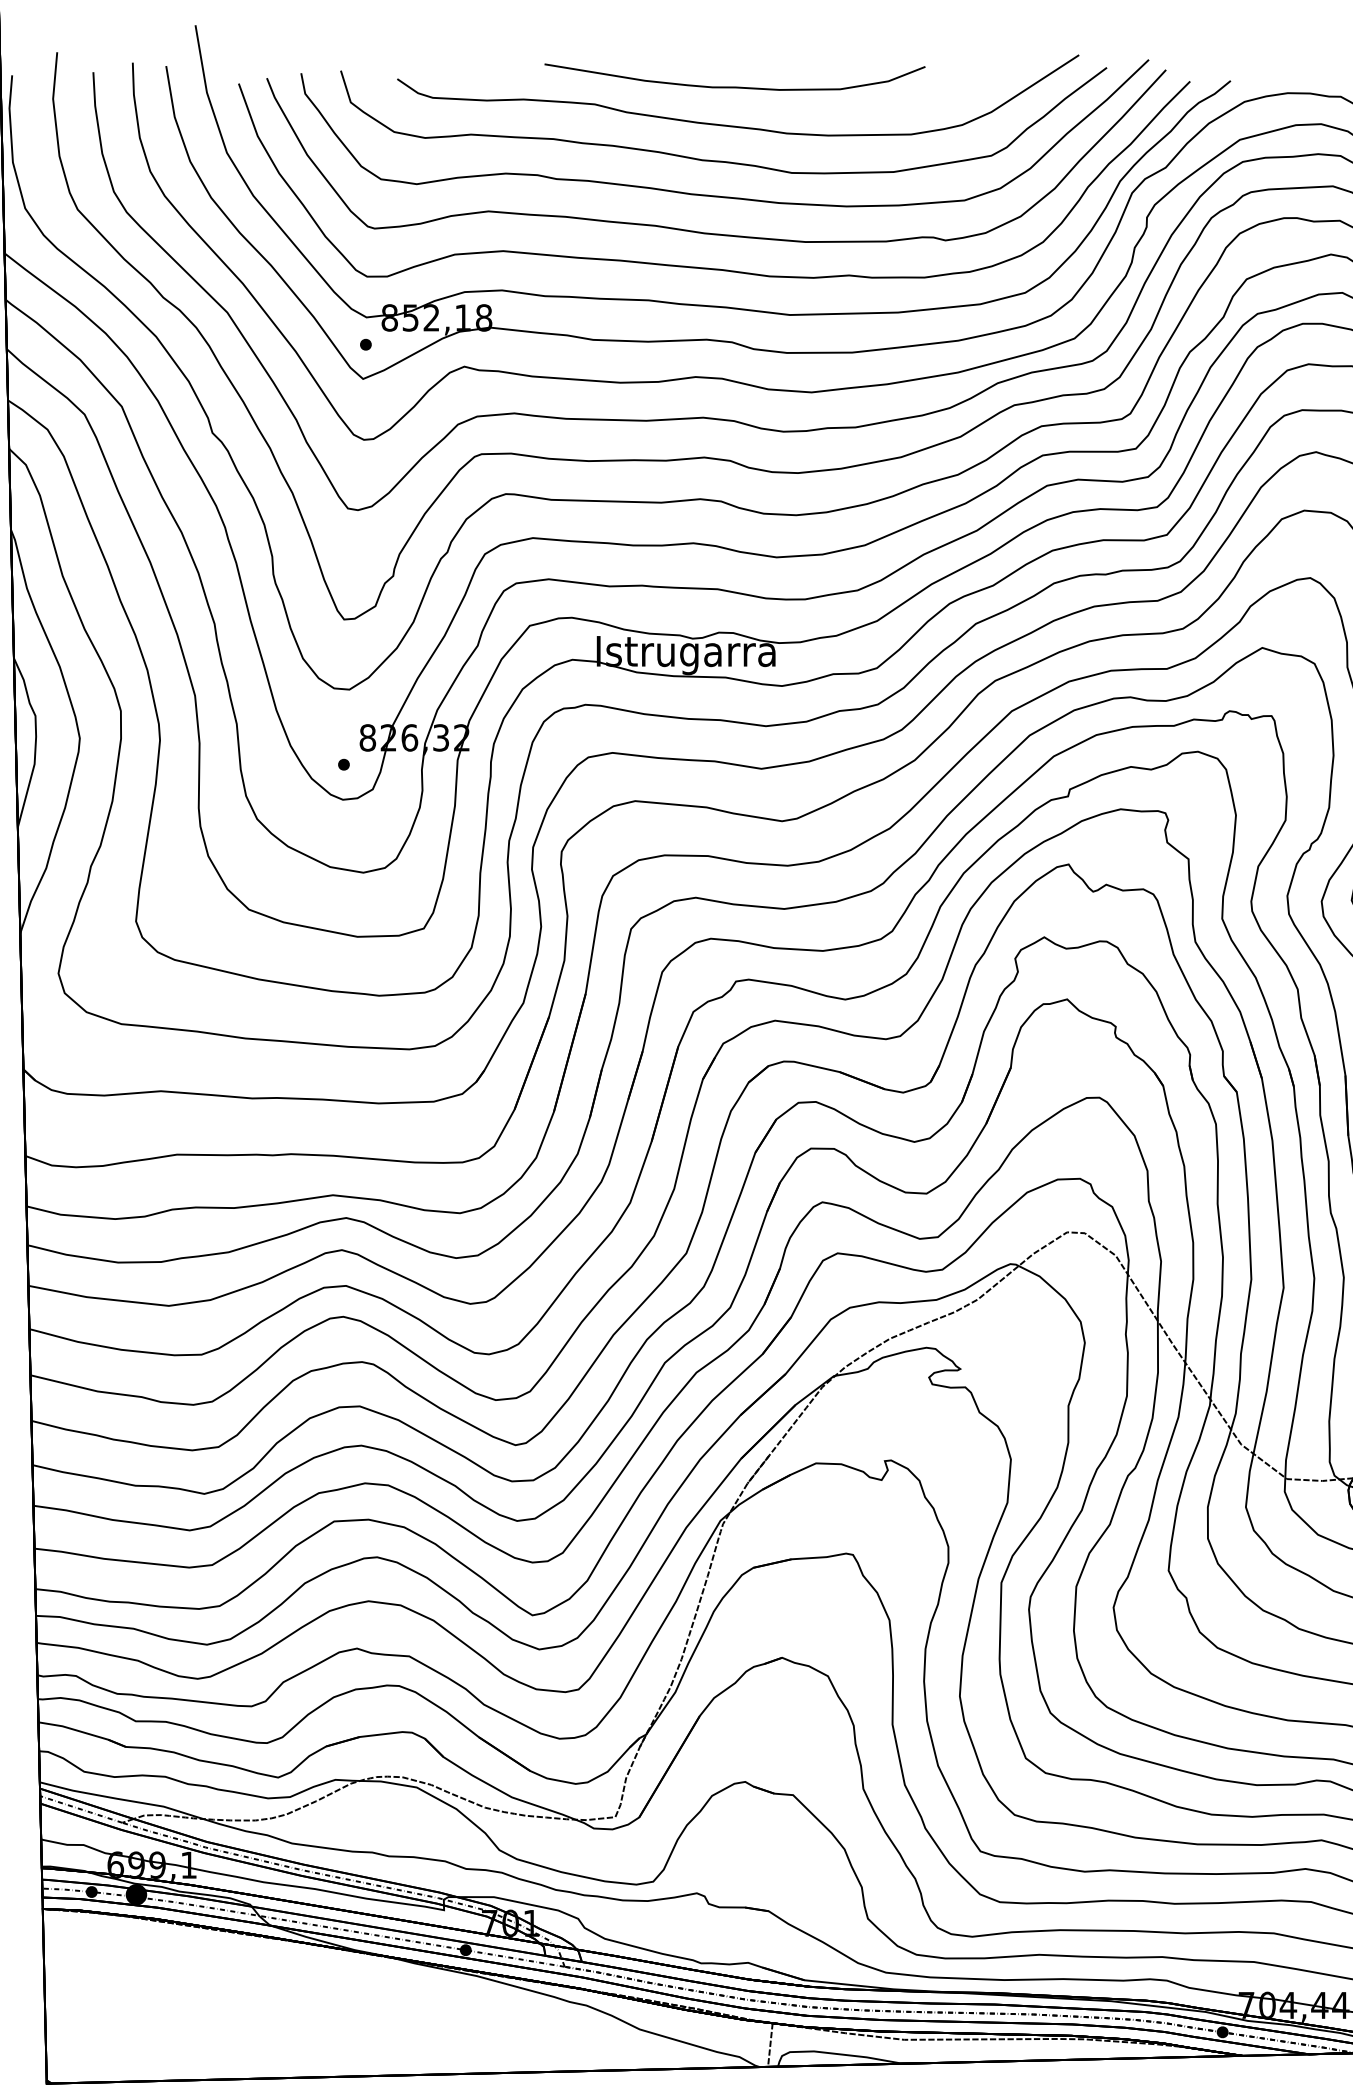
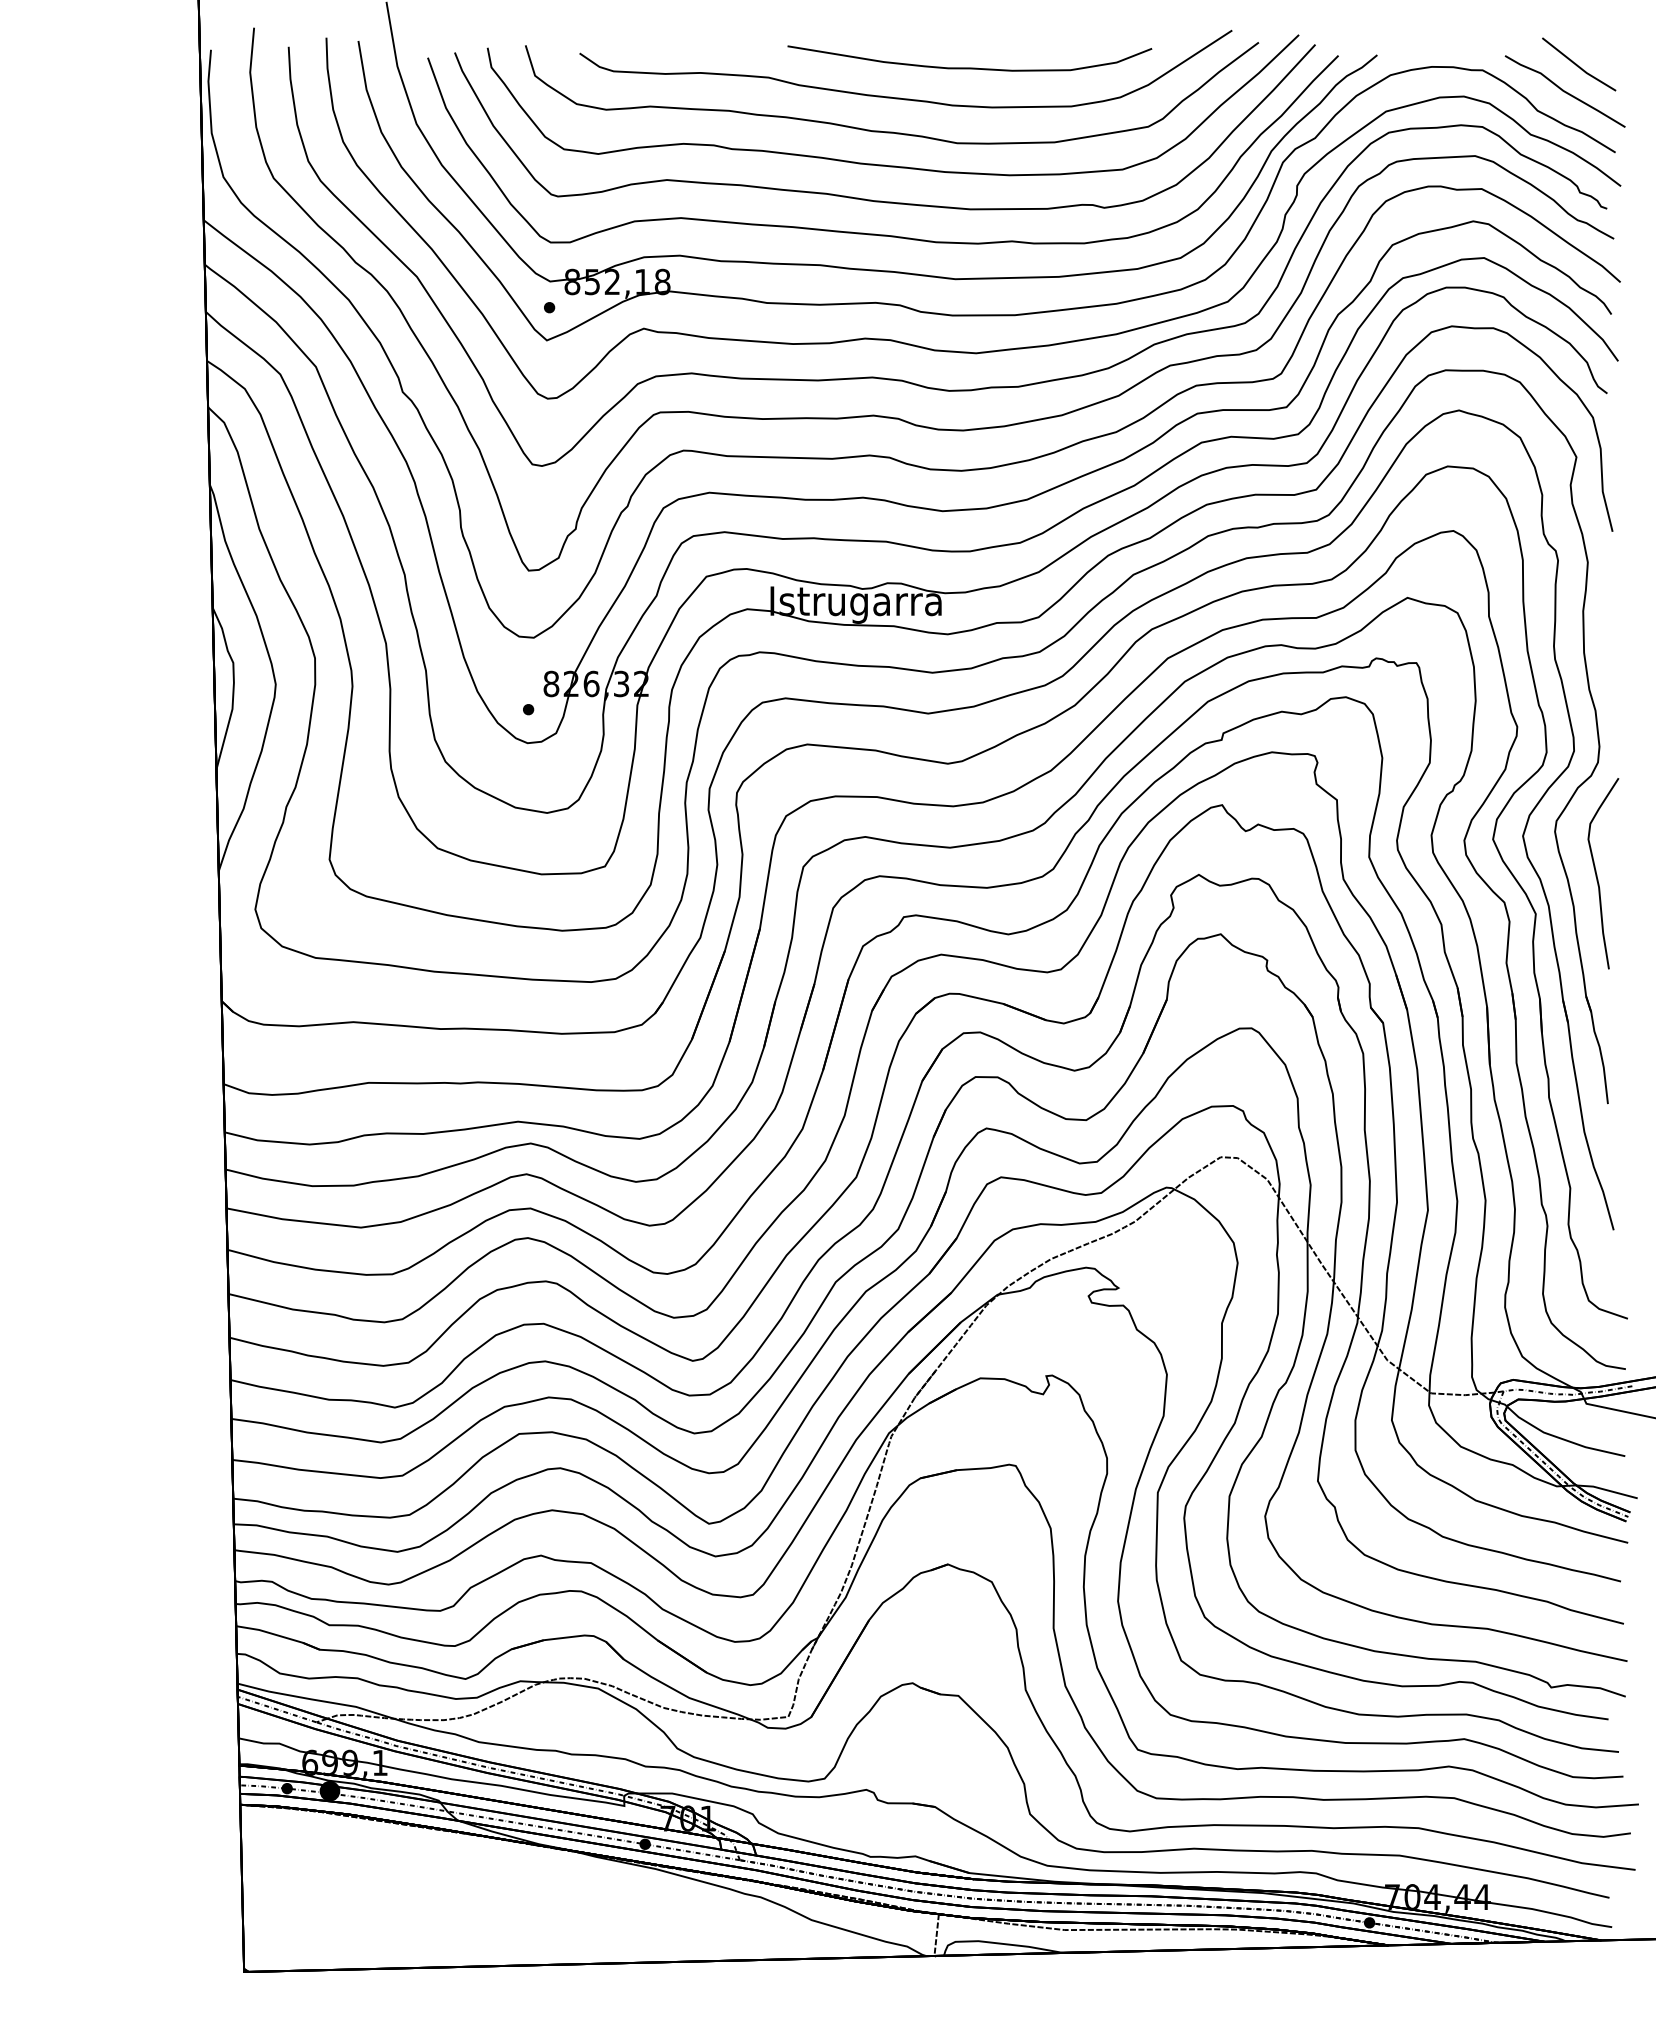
curve: (734, 86) -> (969, 67), moved

